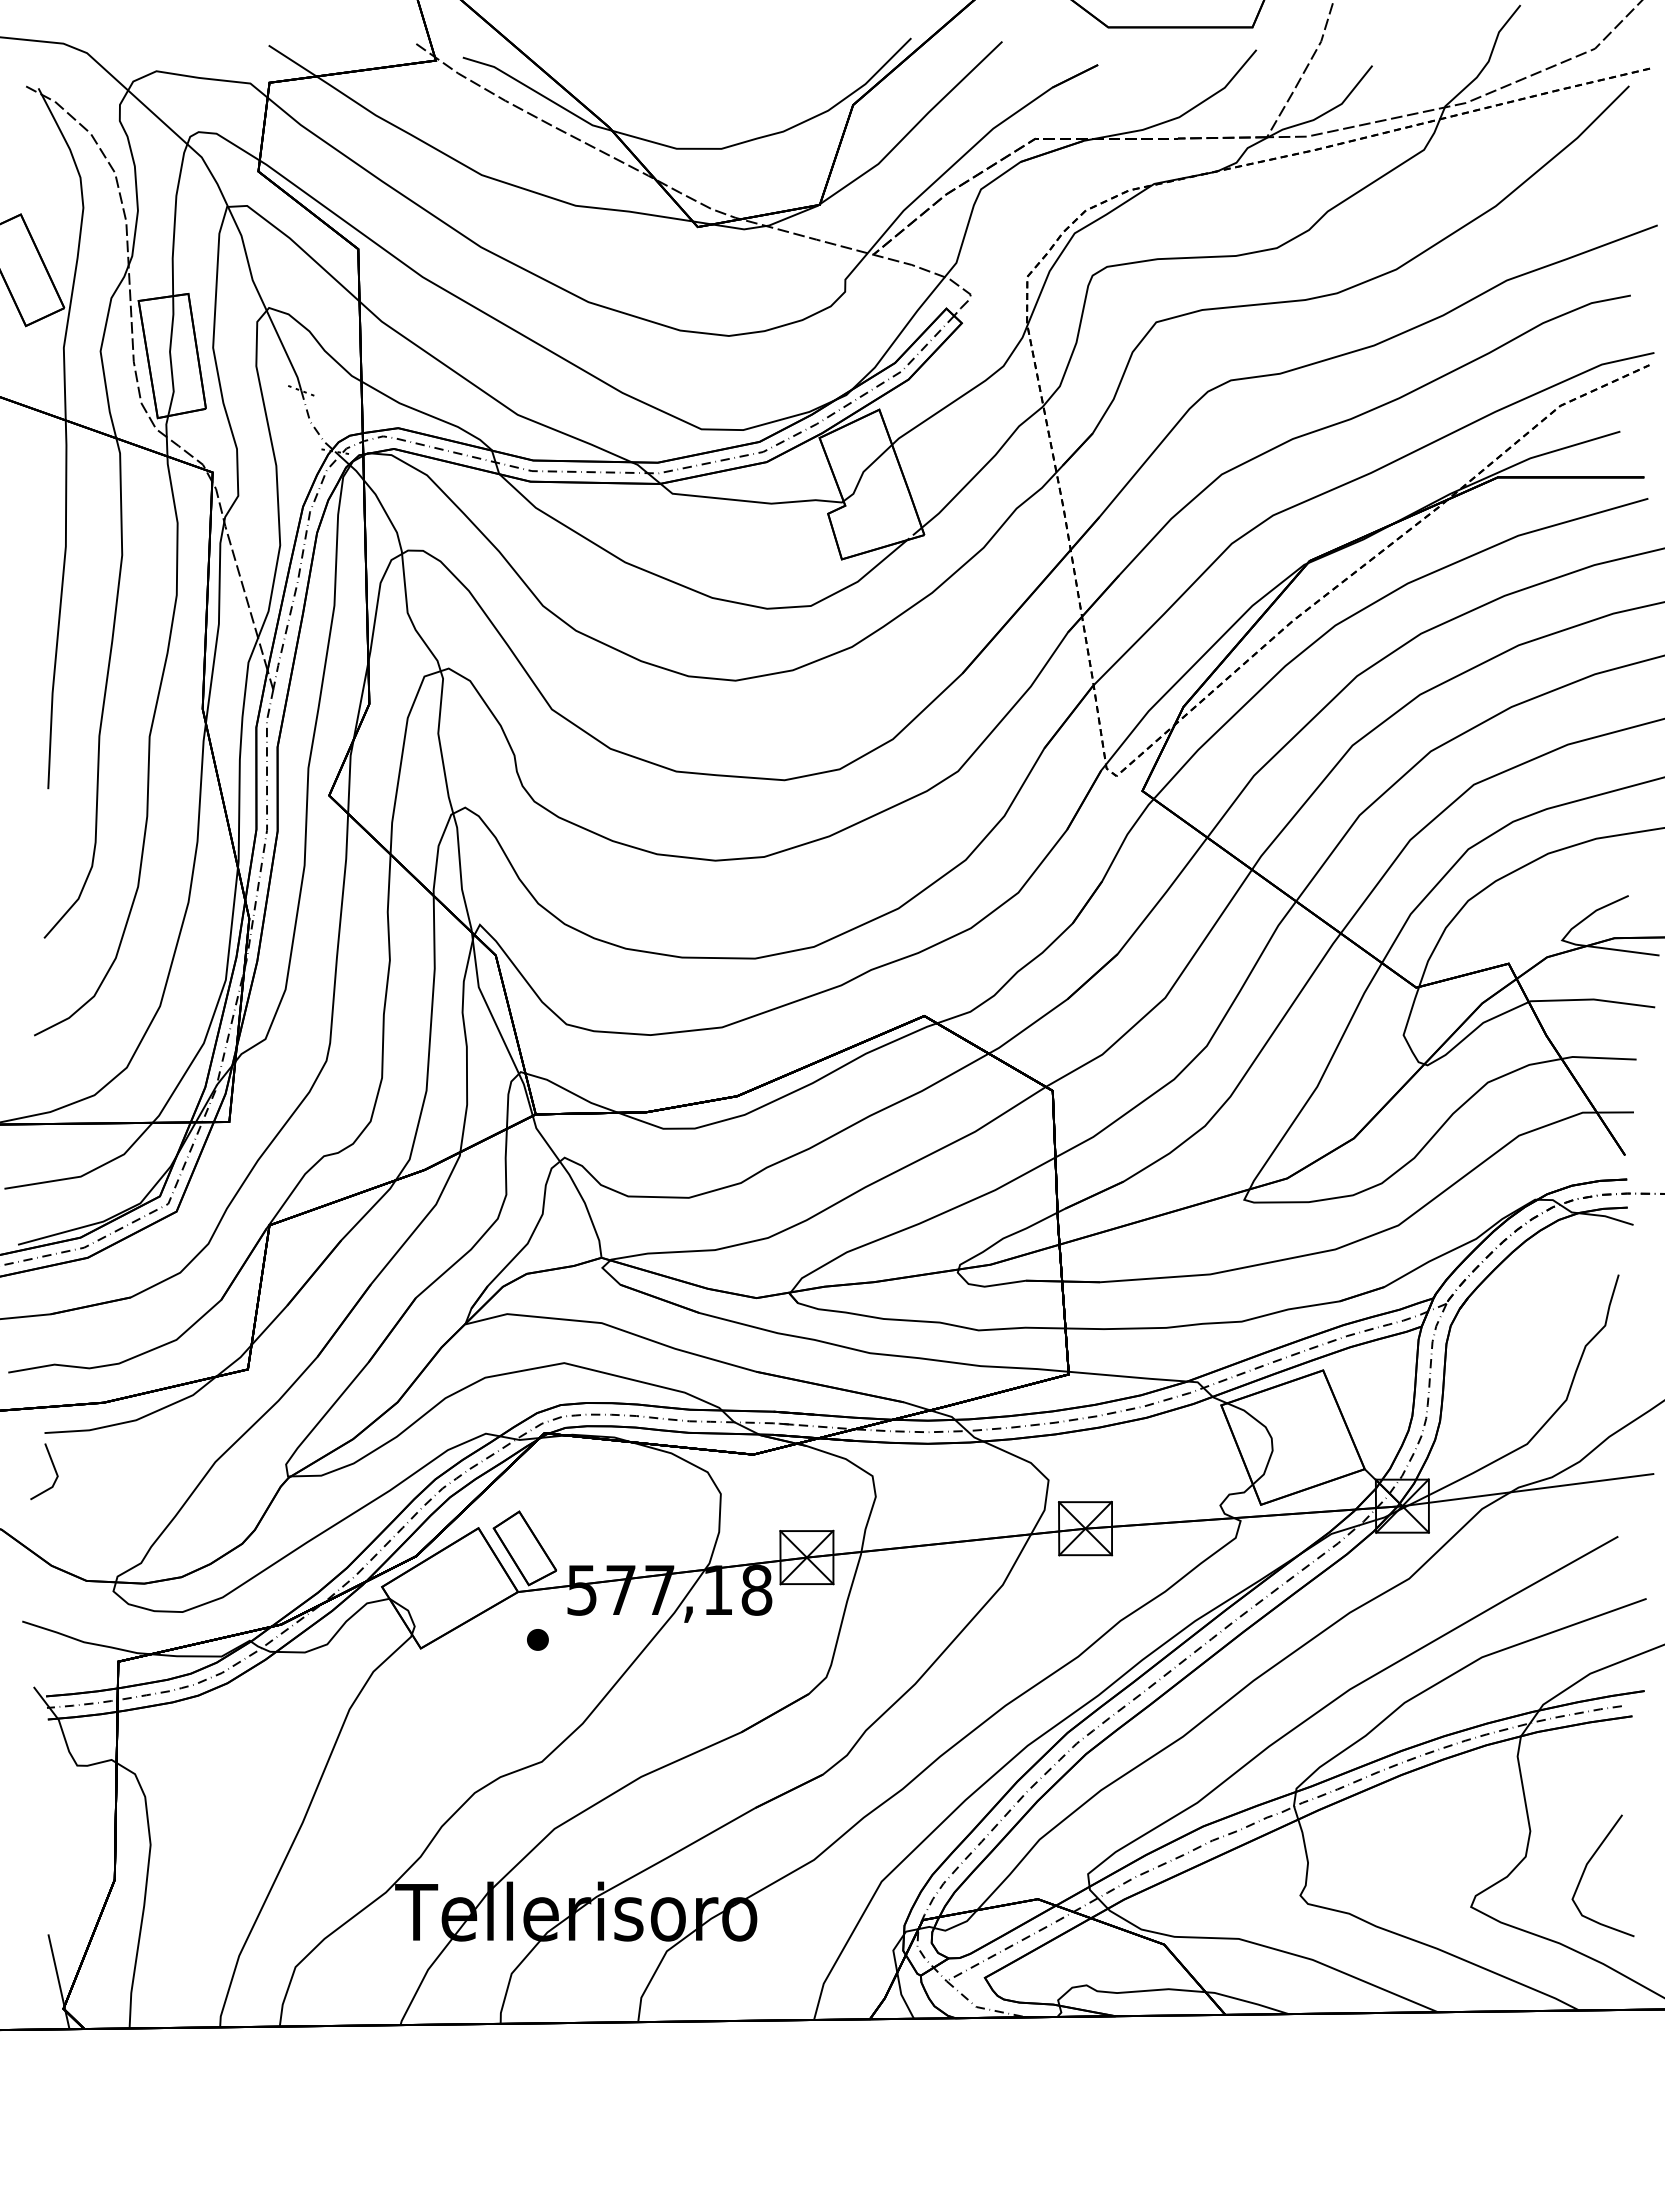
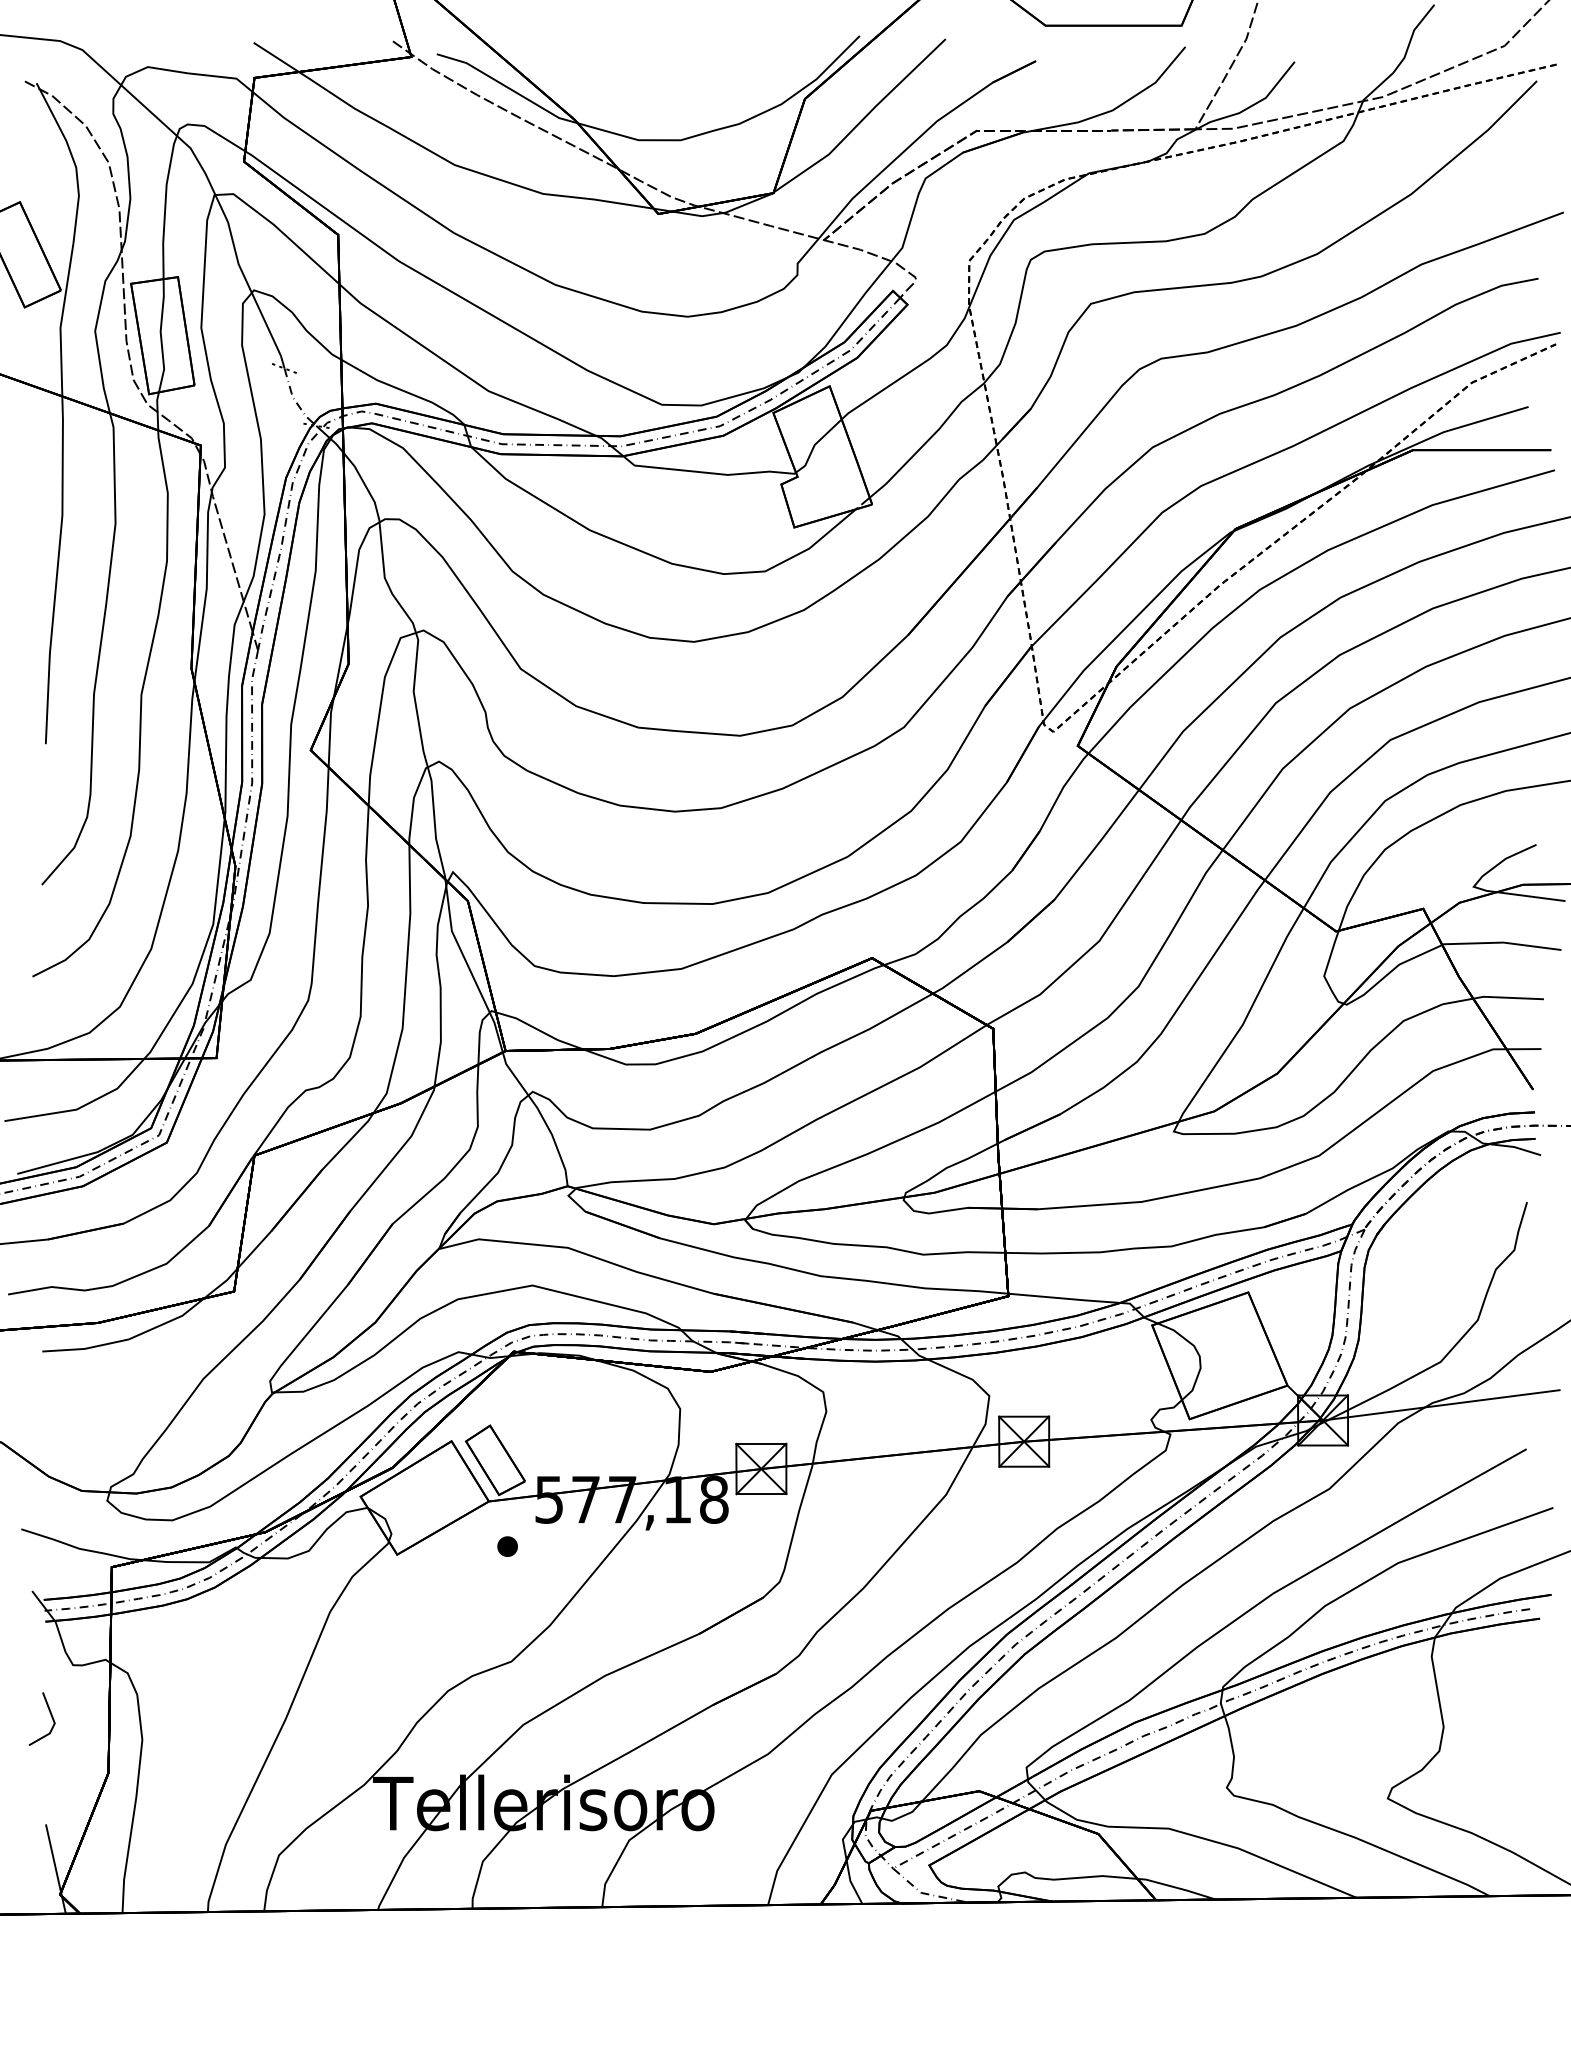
line: (53, 1468) -> (50, 1716), moved
curve: (1586, 1868) -> (1496, 1762), removed

